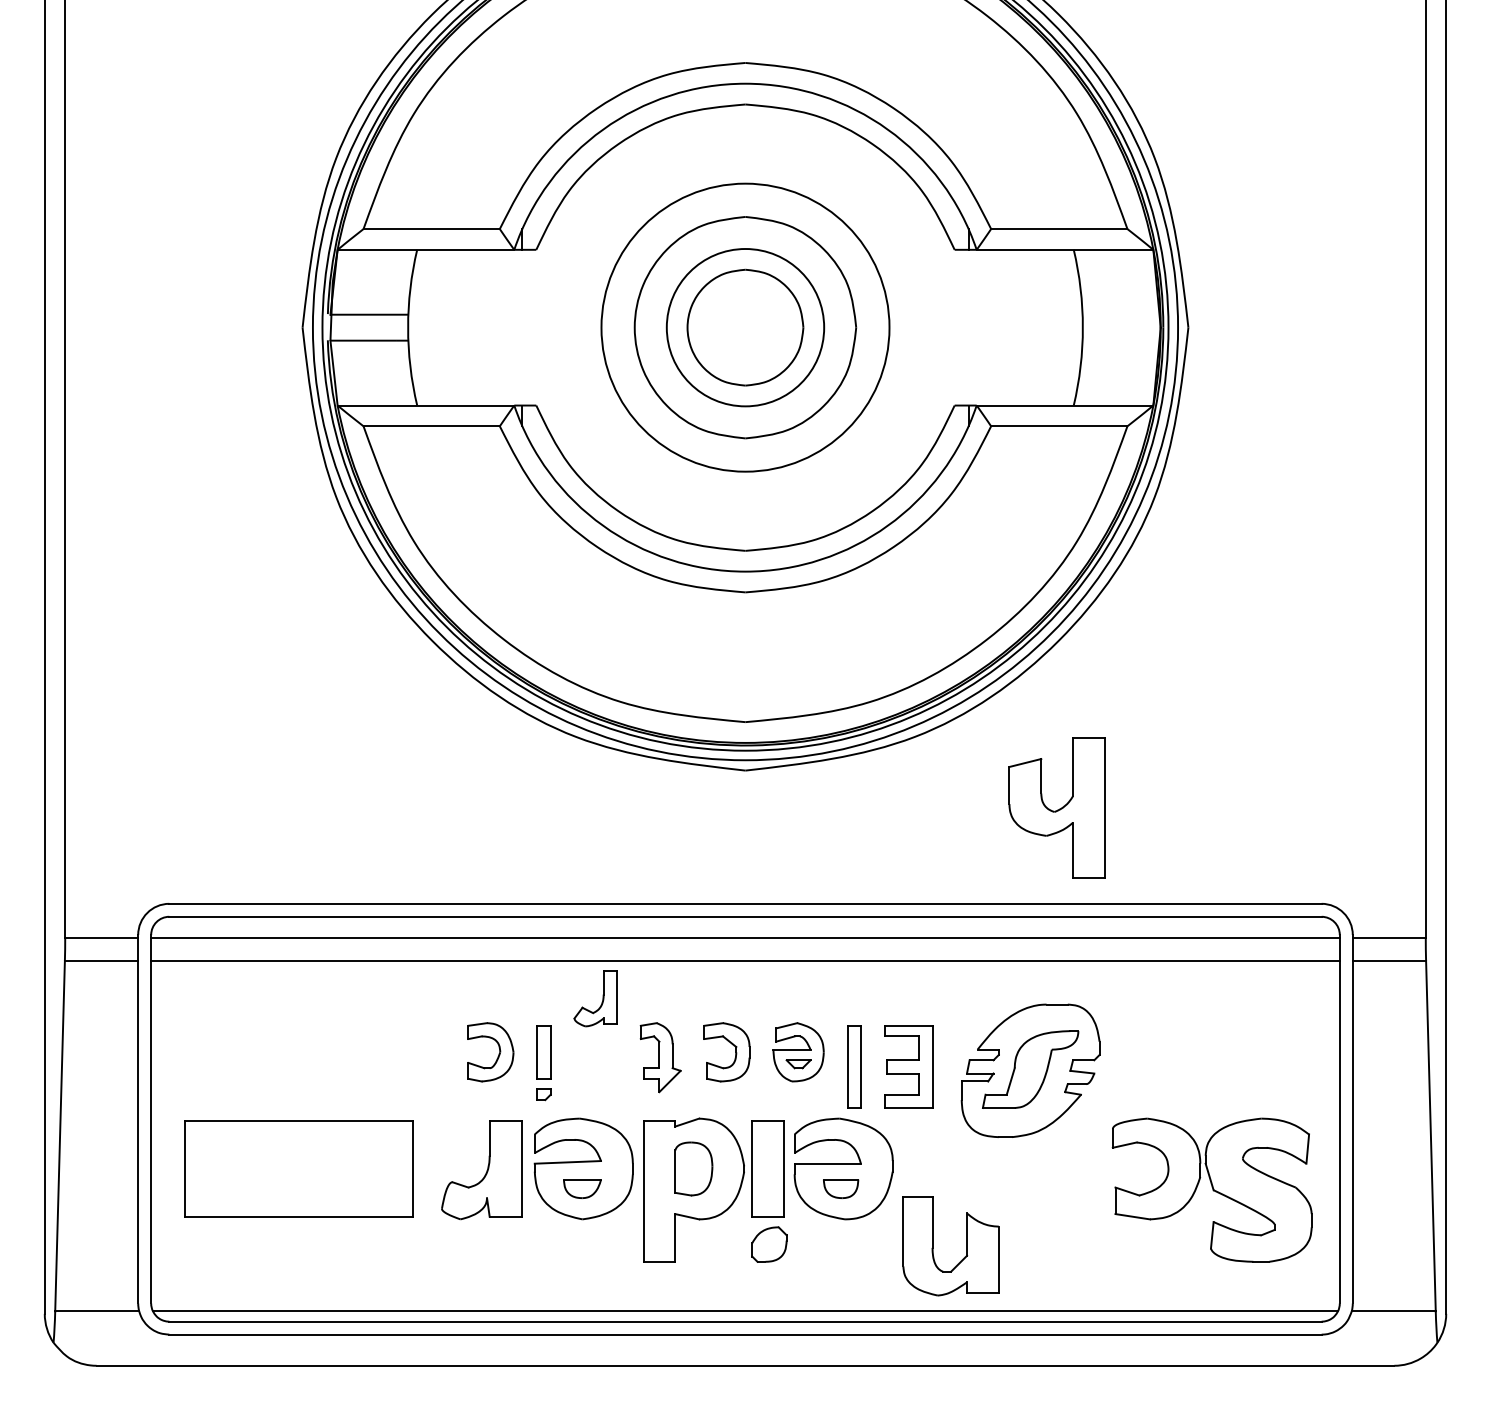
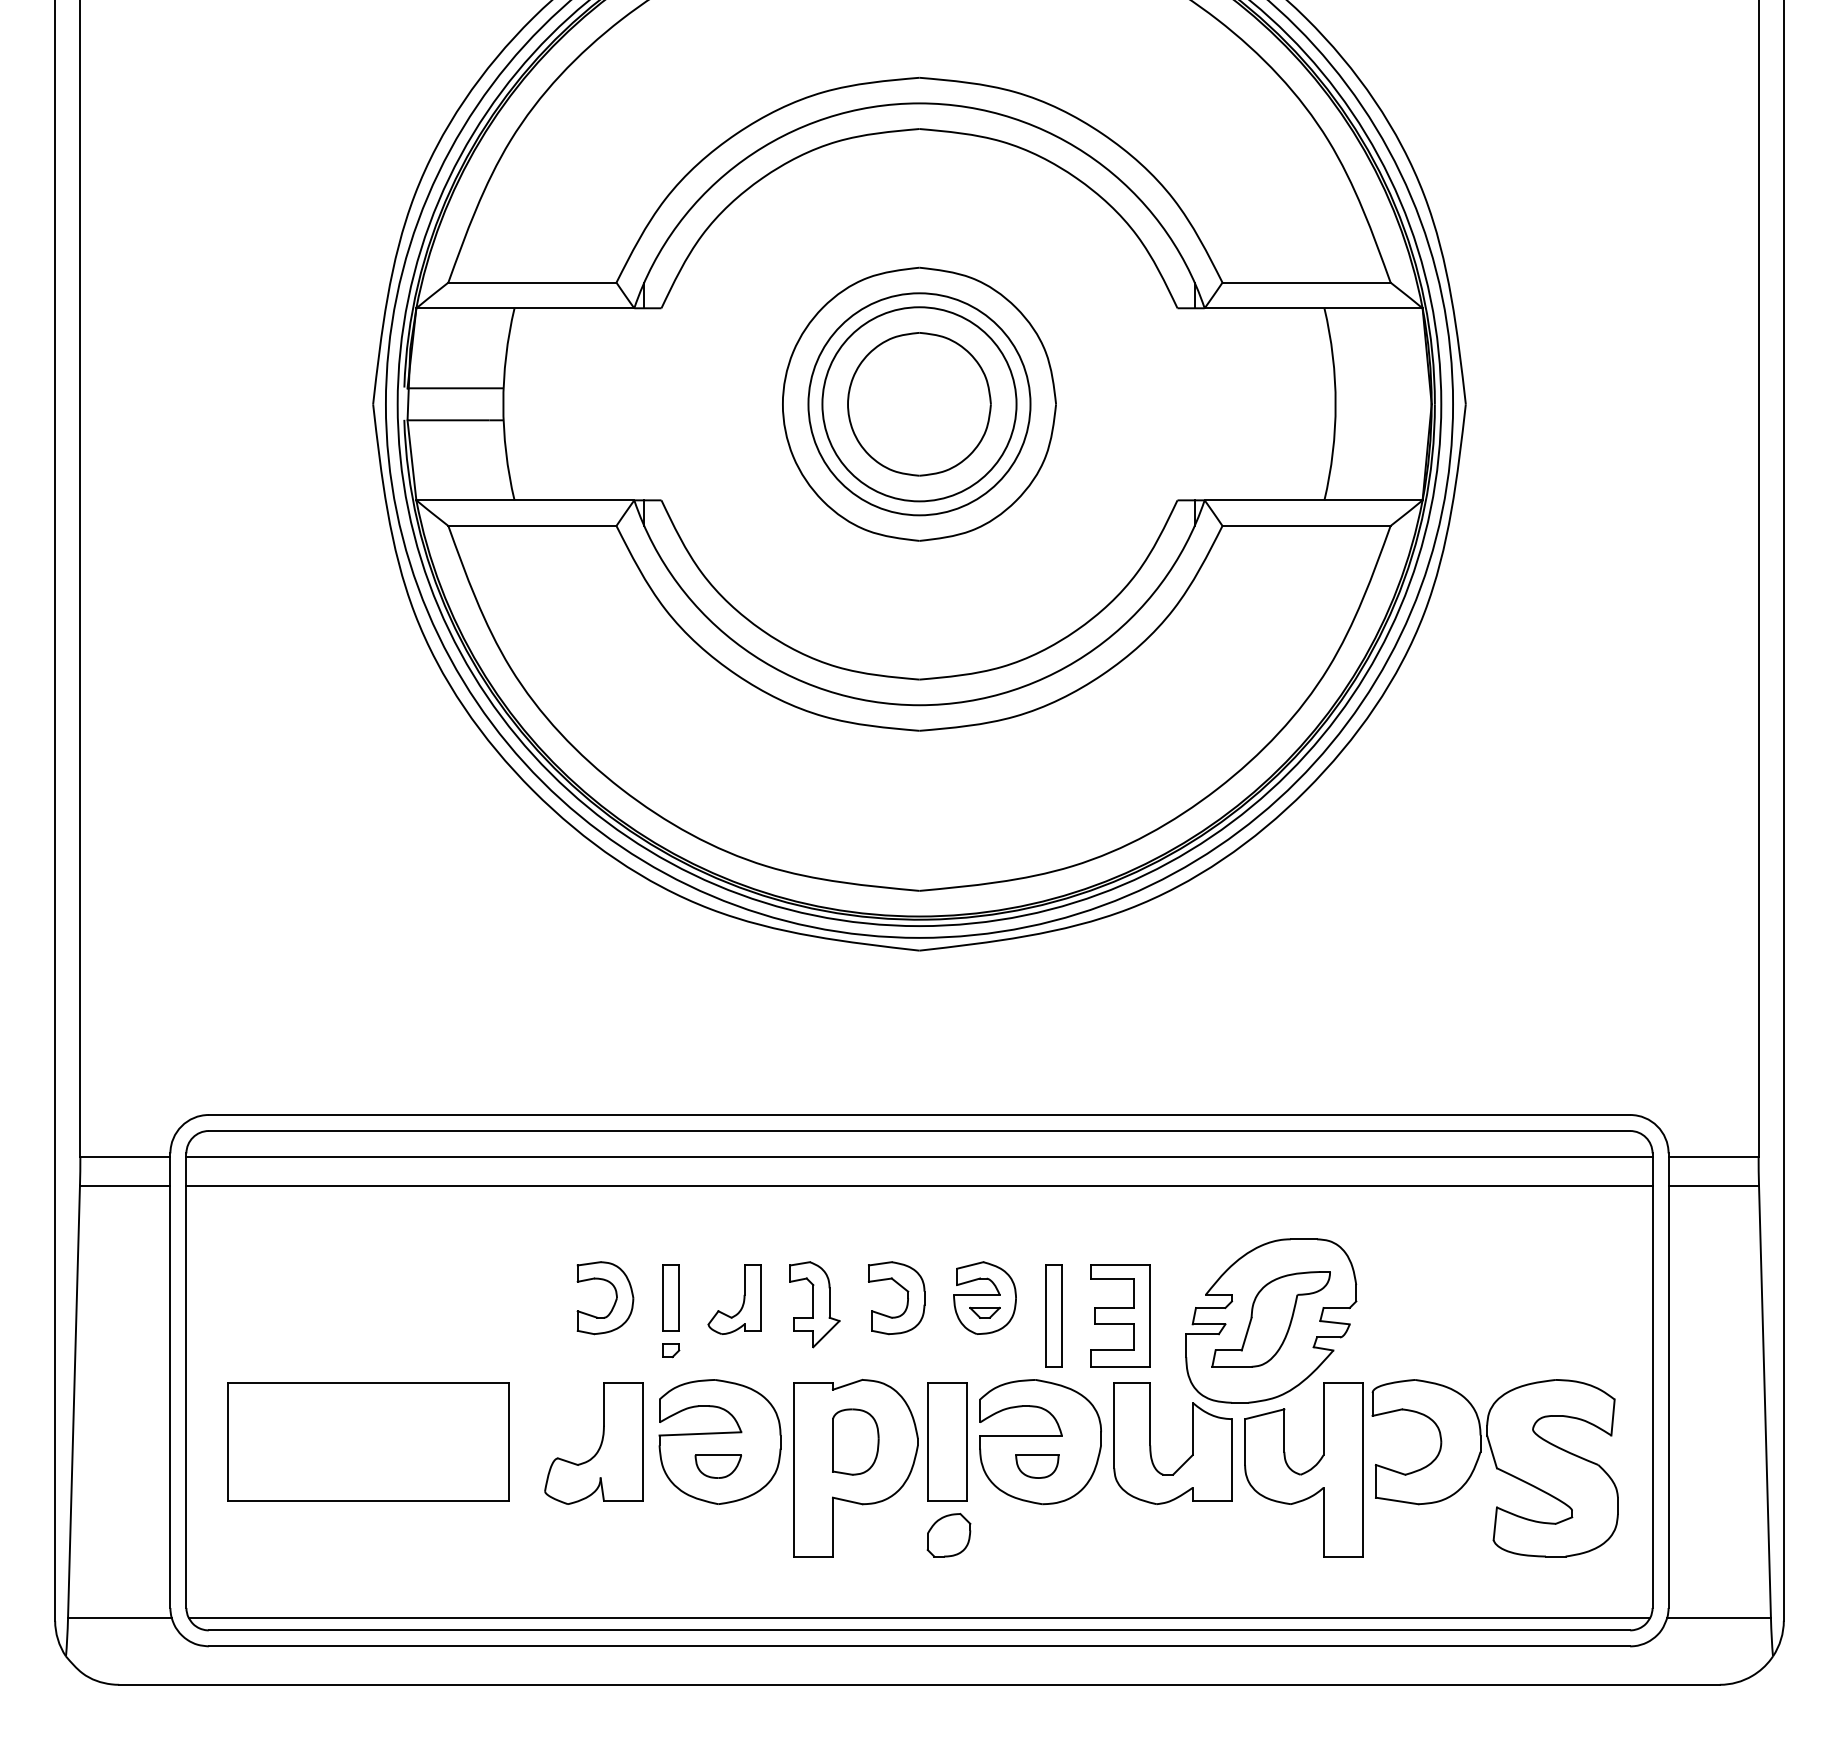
circle: (745, 327) -> (919, 404), size x0.62
part: (1056, 807) -> (1303, 1469), moved
part: (602, 1001) -> (742, 1303), moved
part: (966, 1246) -> (1192, 1443), moved

